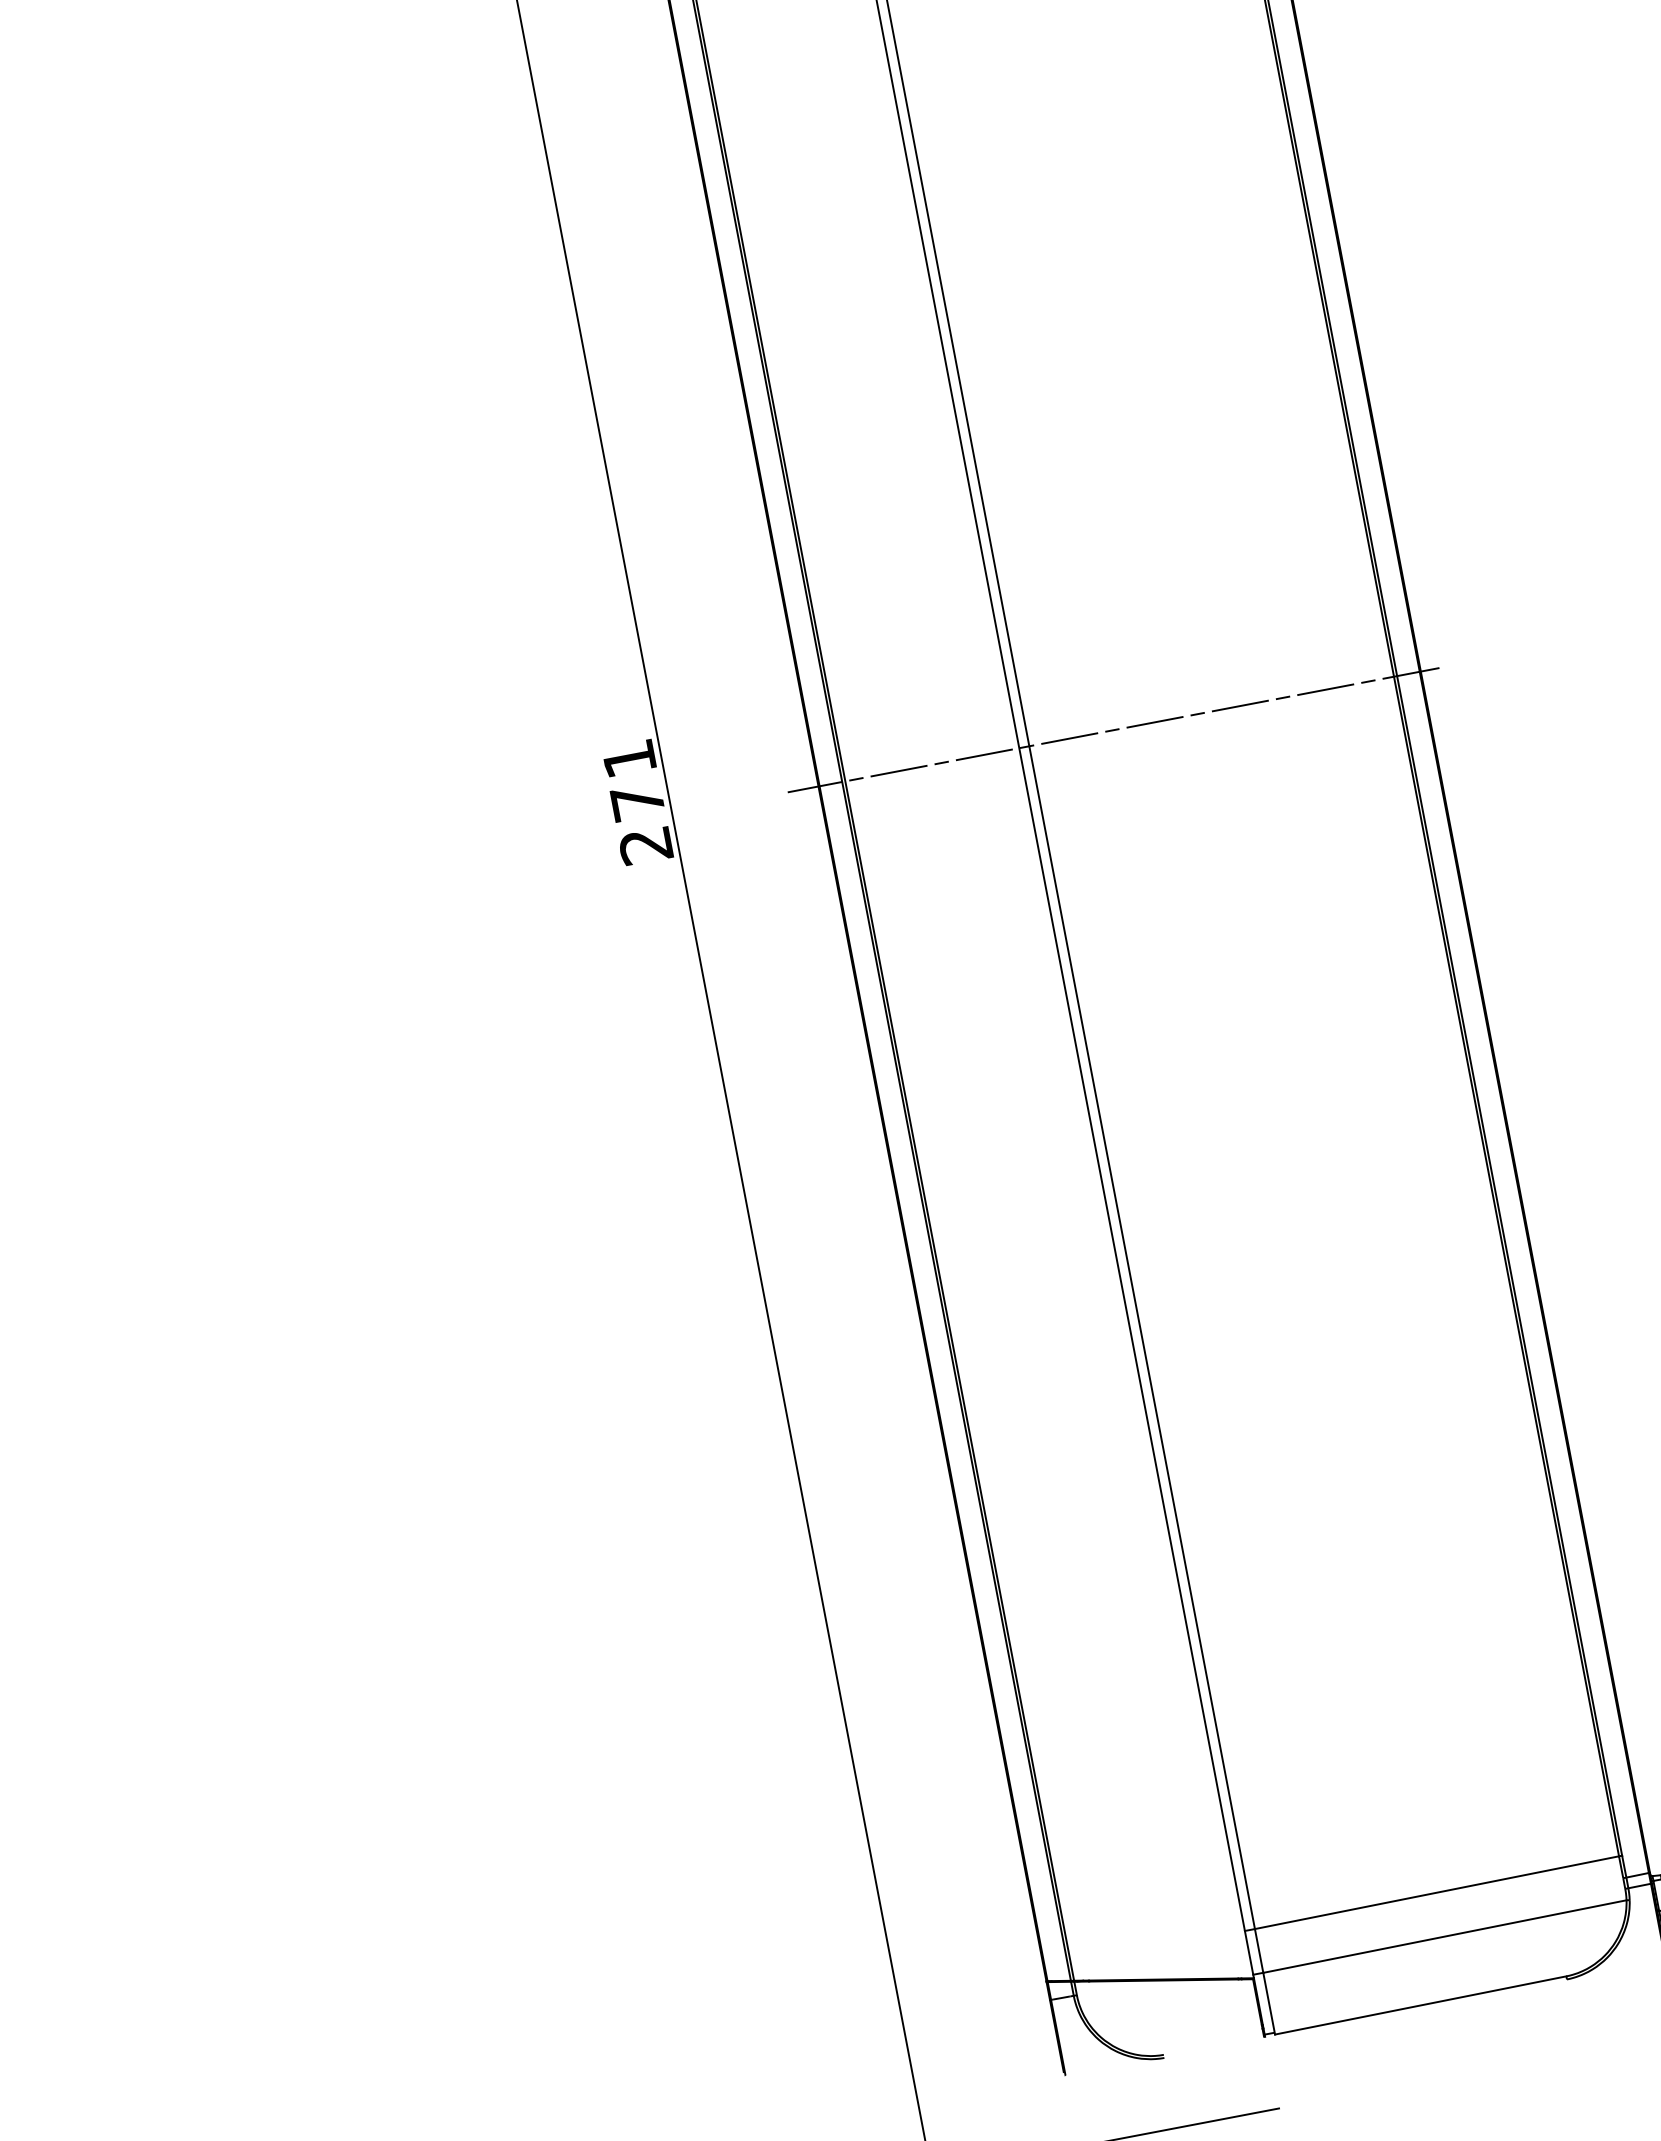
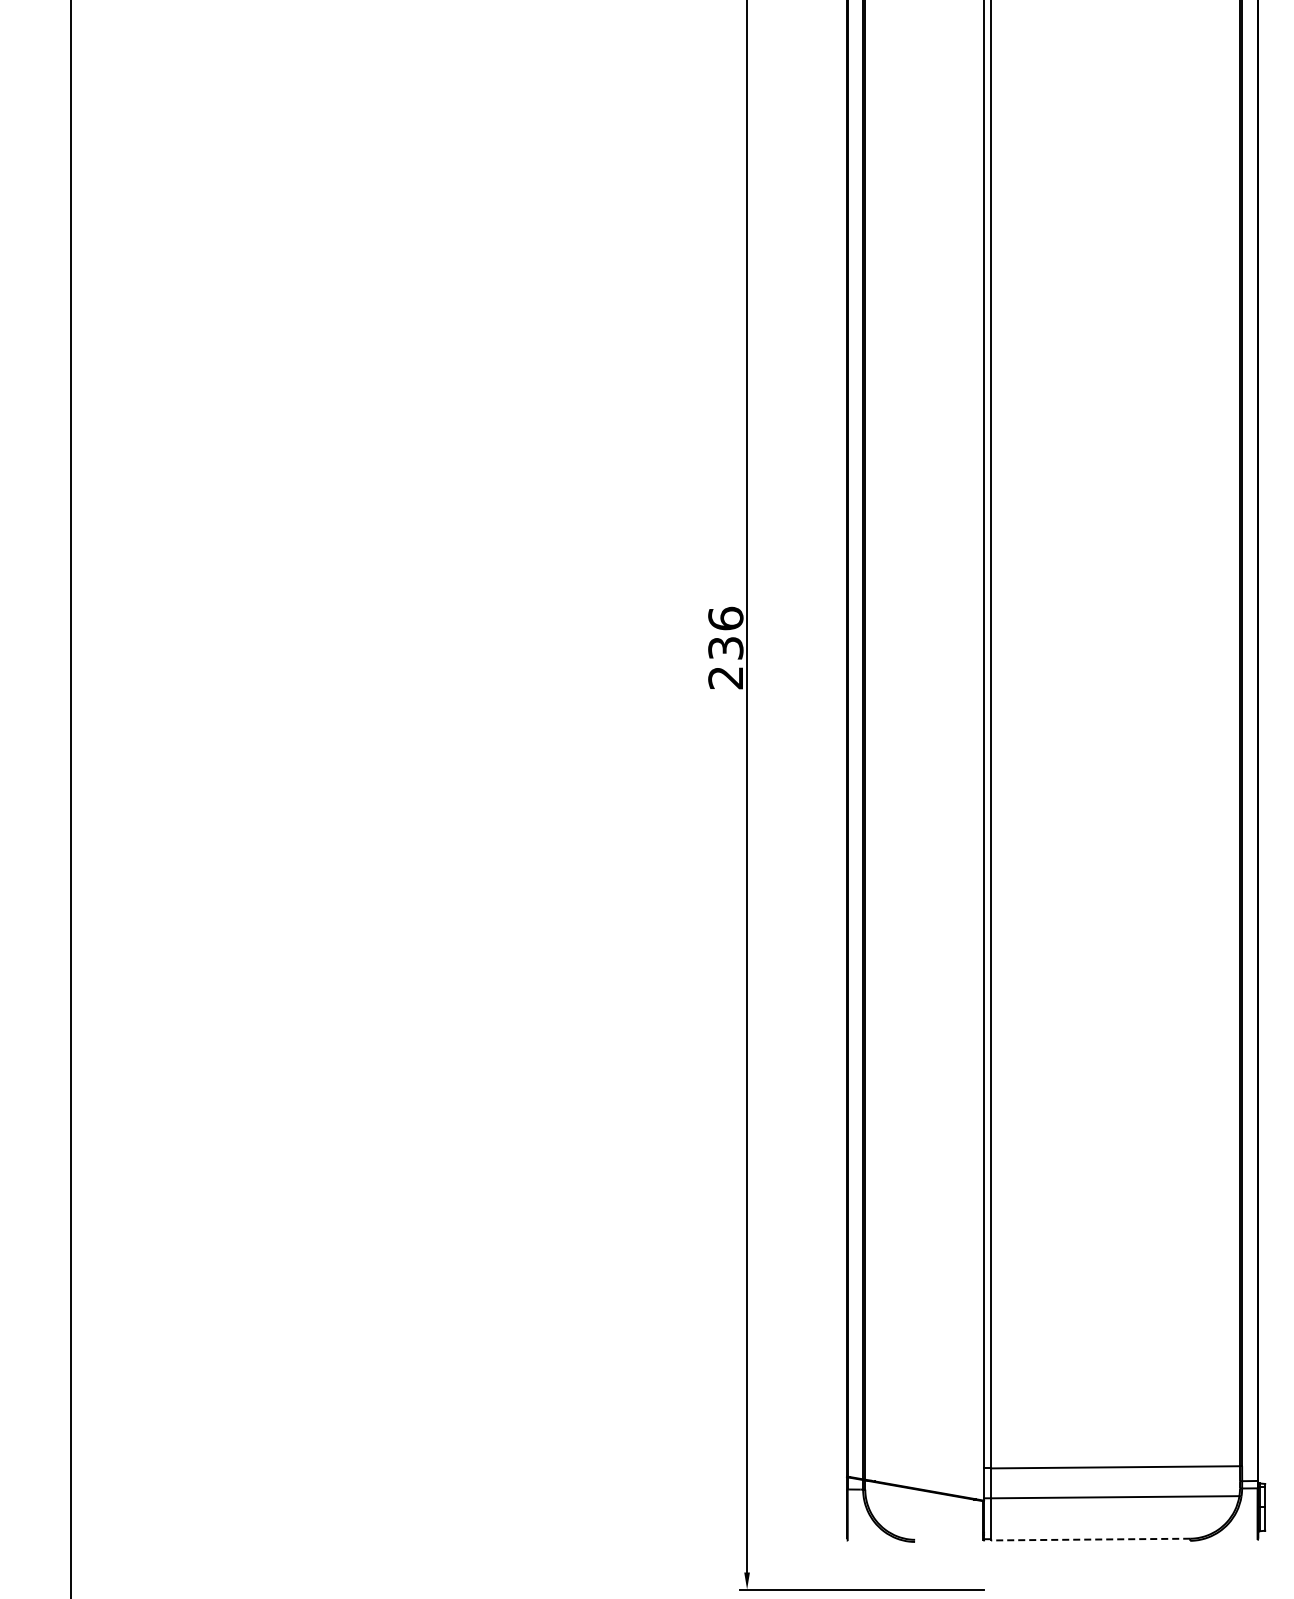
line: (1113, 729) -> (1048, 660), removed
text: (632, 779) -> (725, 632), 271 -> 236
line: (1420, 2005) -> (1090, 1539), solid -> dashed

